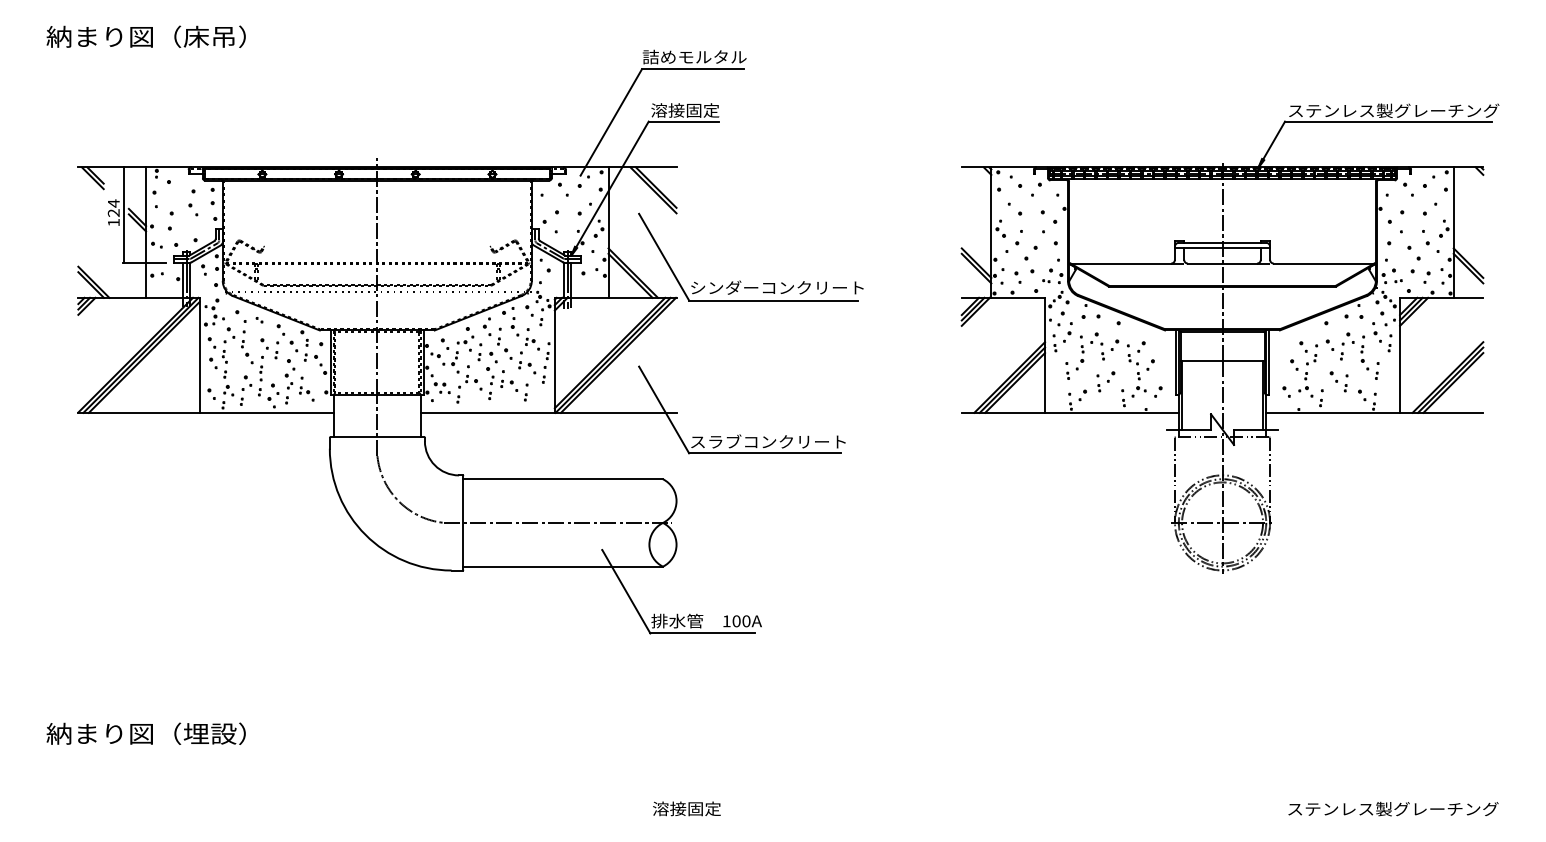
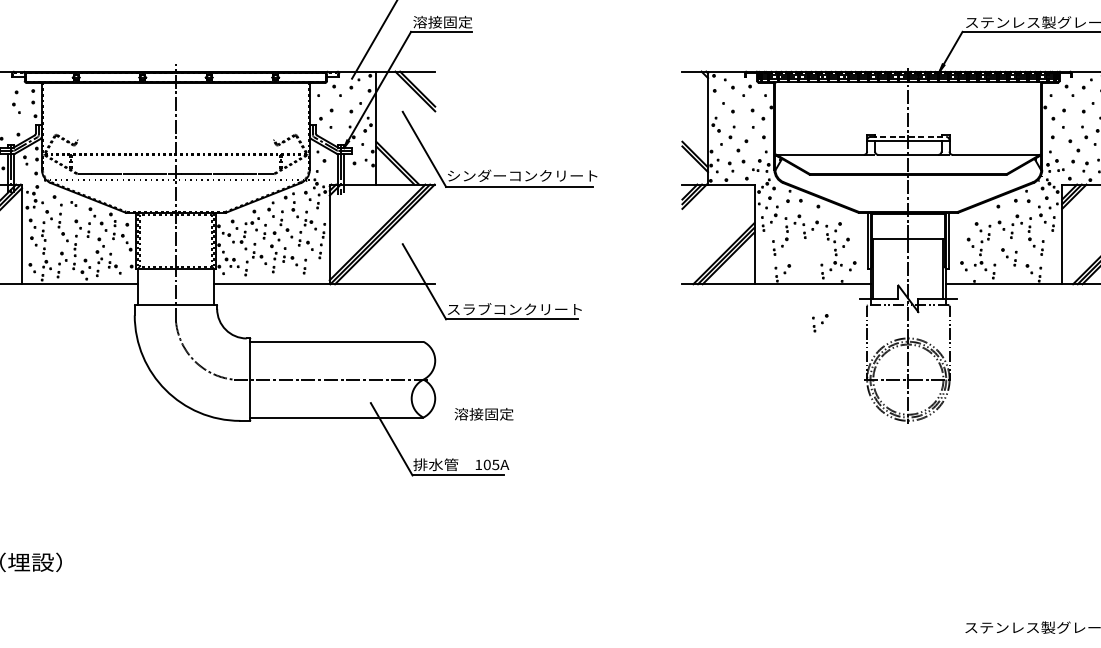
line: (1222, 242) -> (908, 136), solid -> dashed
part: (1105, 381) -> (819, 322), moved
text: (746, 621) -> (495, 465), 100A -> 105A
text: (686, 808) -> (483, 413), moved

